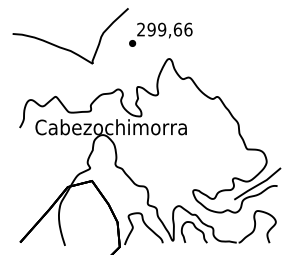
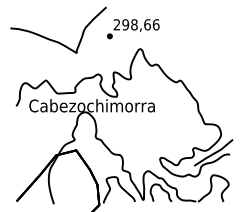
text: (162, 29) -> (134, 24), 299,66 -> 298,66

